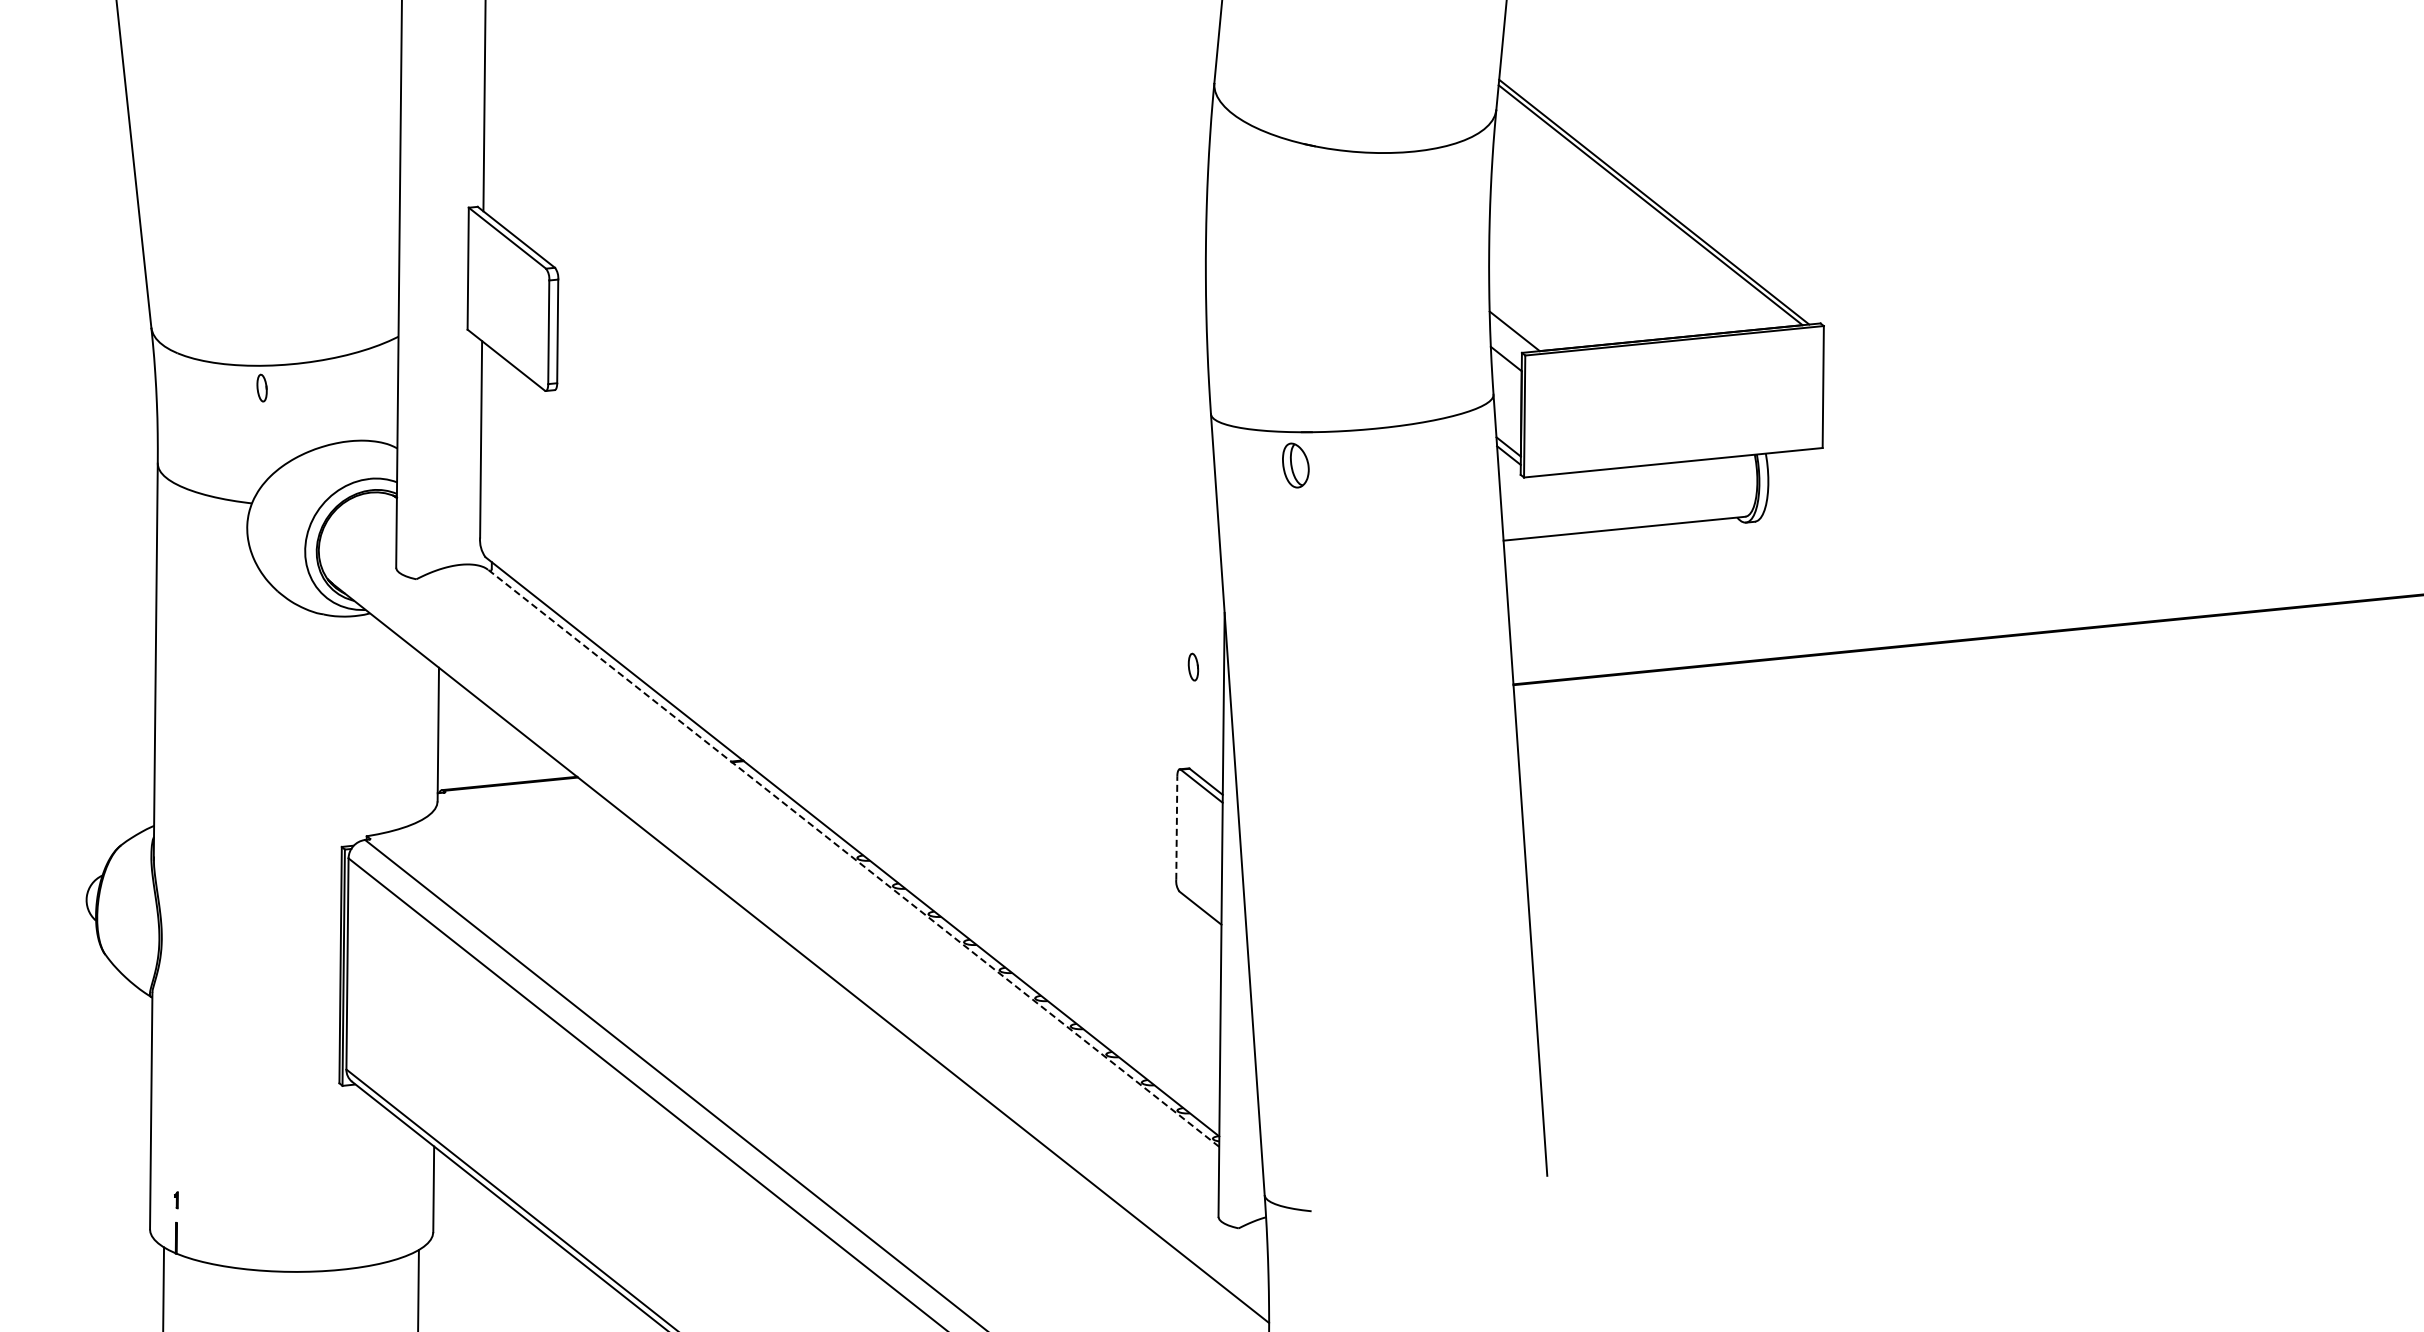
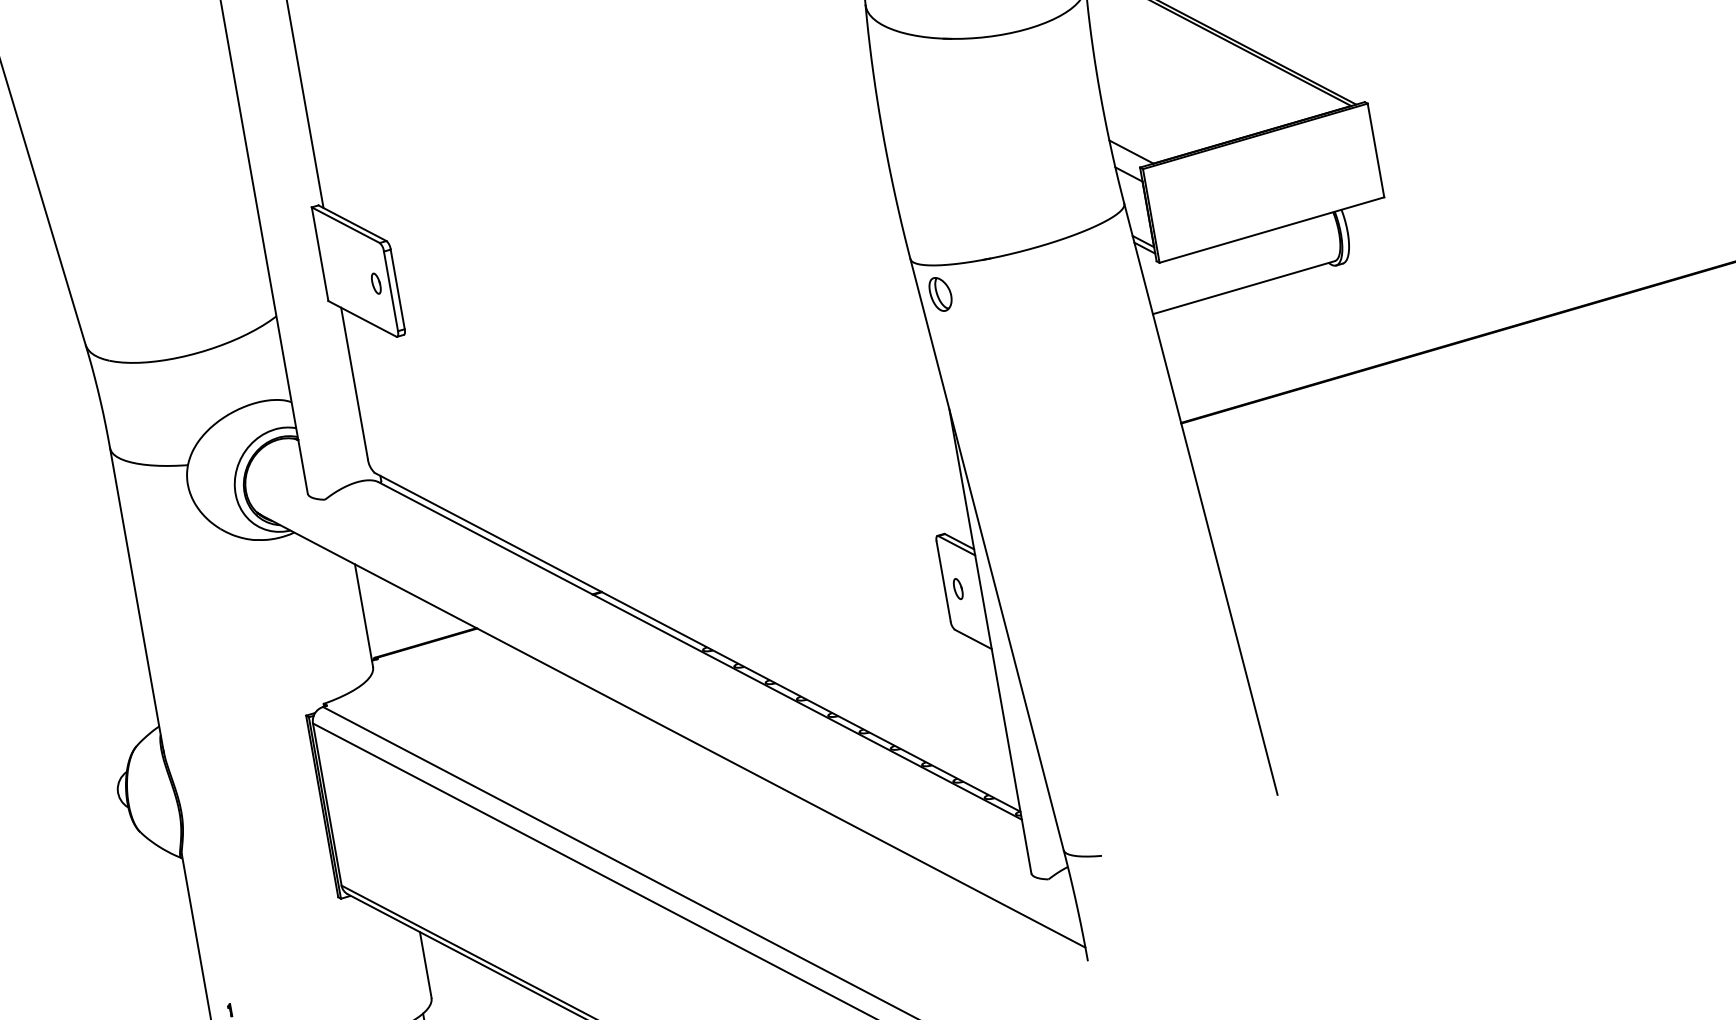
part: (261, 387) -> (375, 283), moved
part: (1295, 465) -> (940, 294), moved
part: (1193, 666) -> (958, 588), moved
line: (1176, 828) -> (943, 581), dashed -> solid
line: (853, 858) -> (700, 651), dashed -> solid

